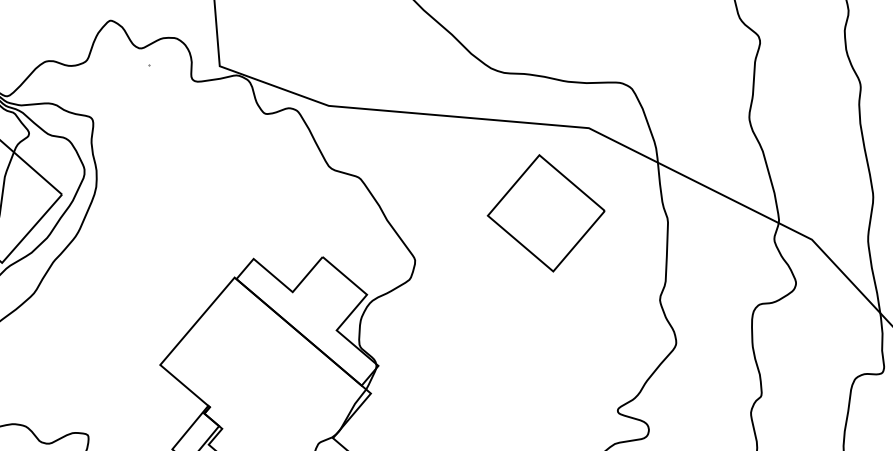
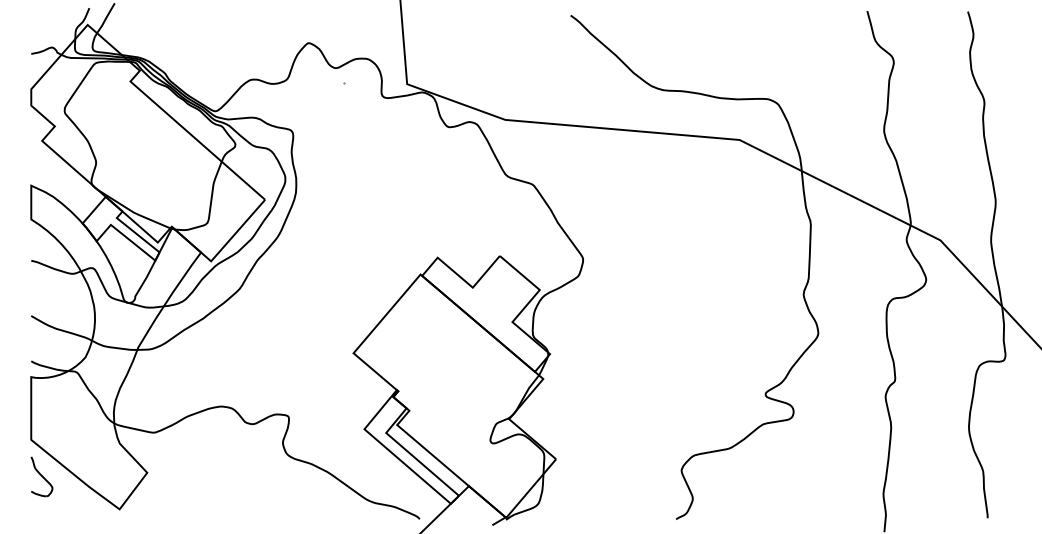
part: (545, 213) -> (700, 216), removed

